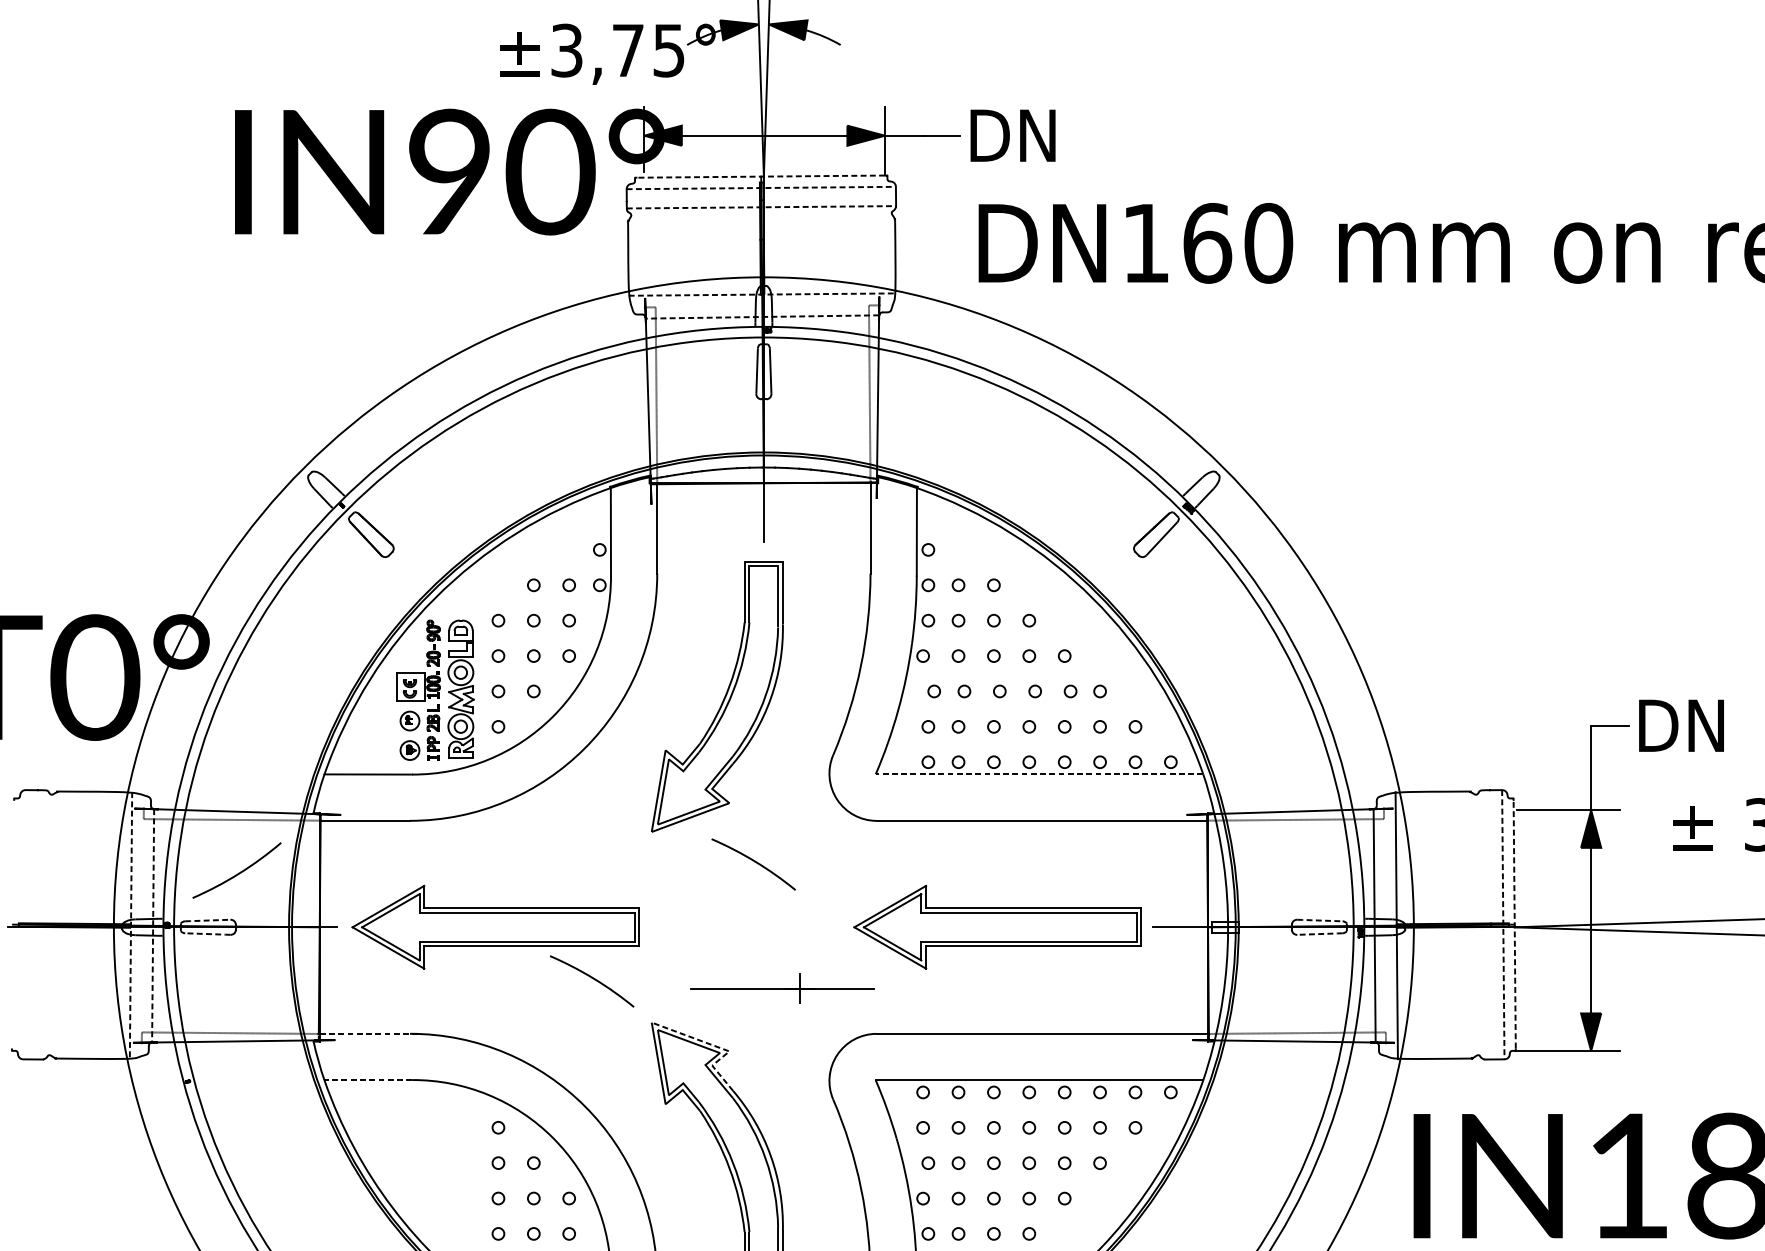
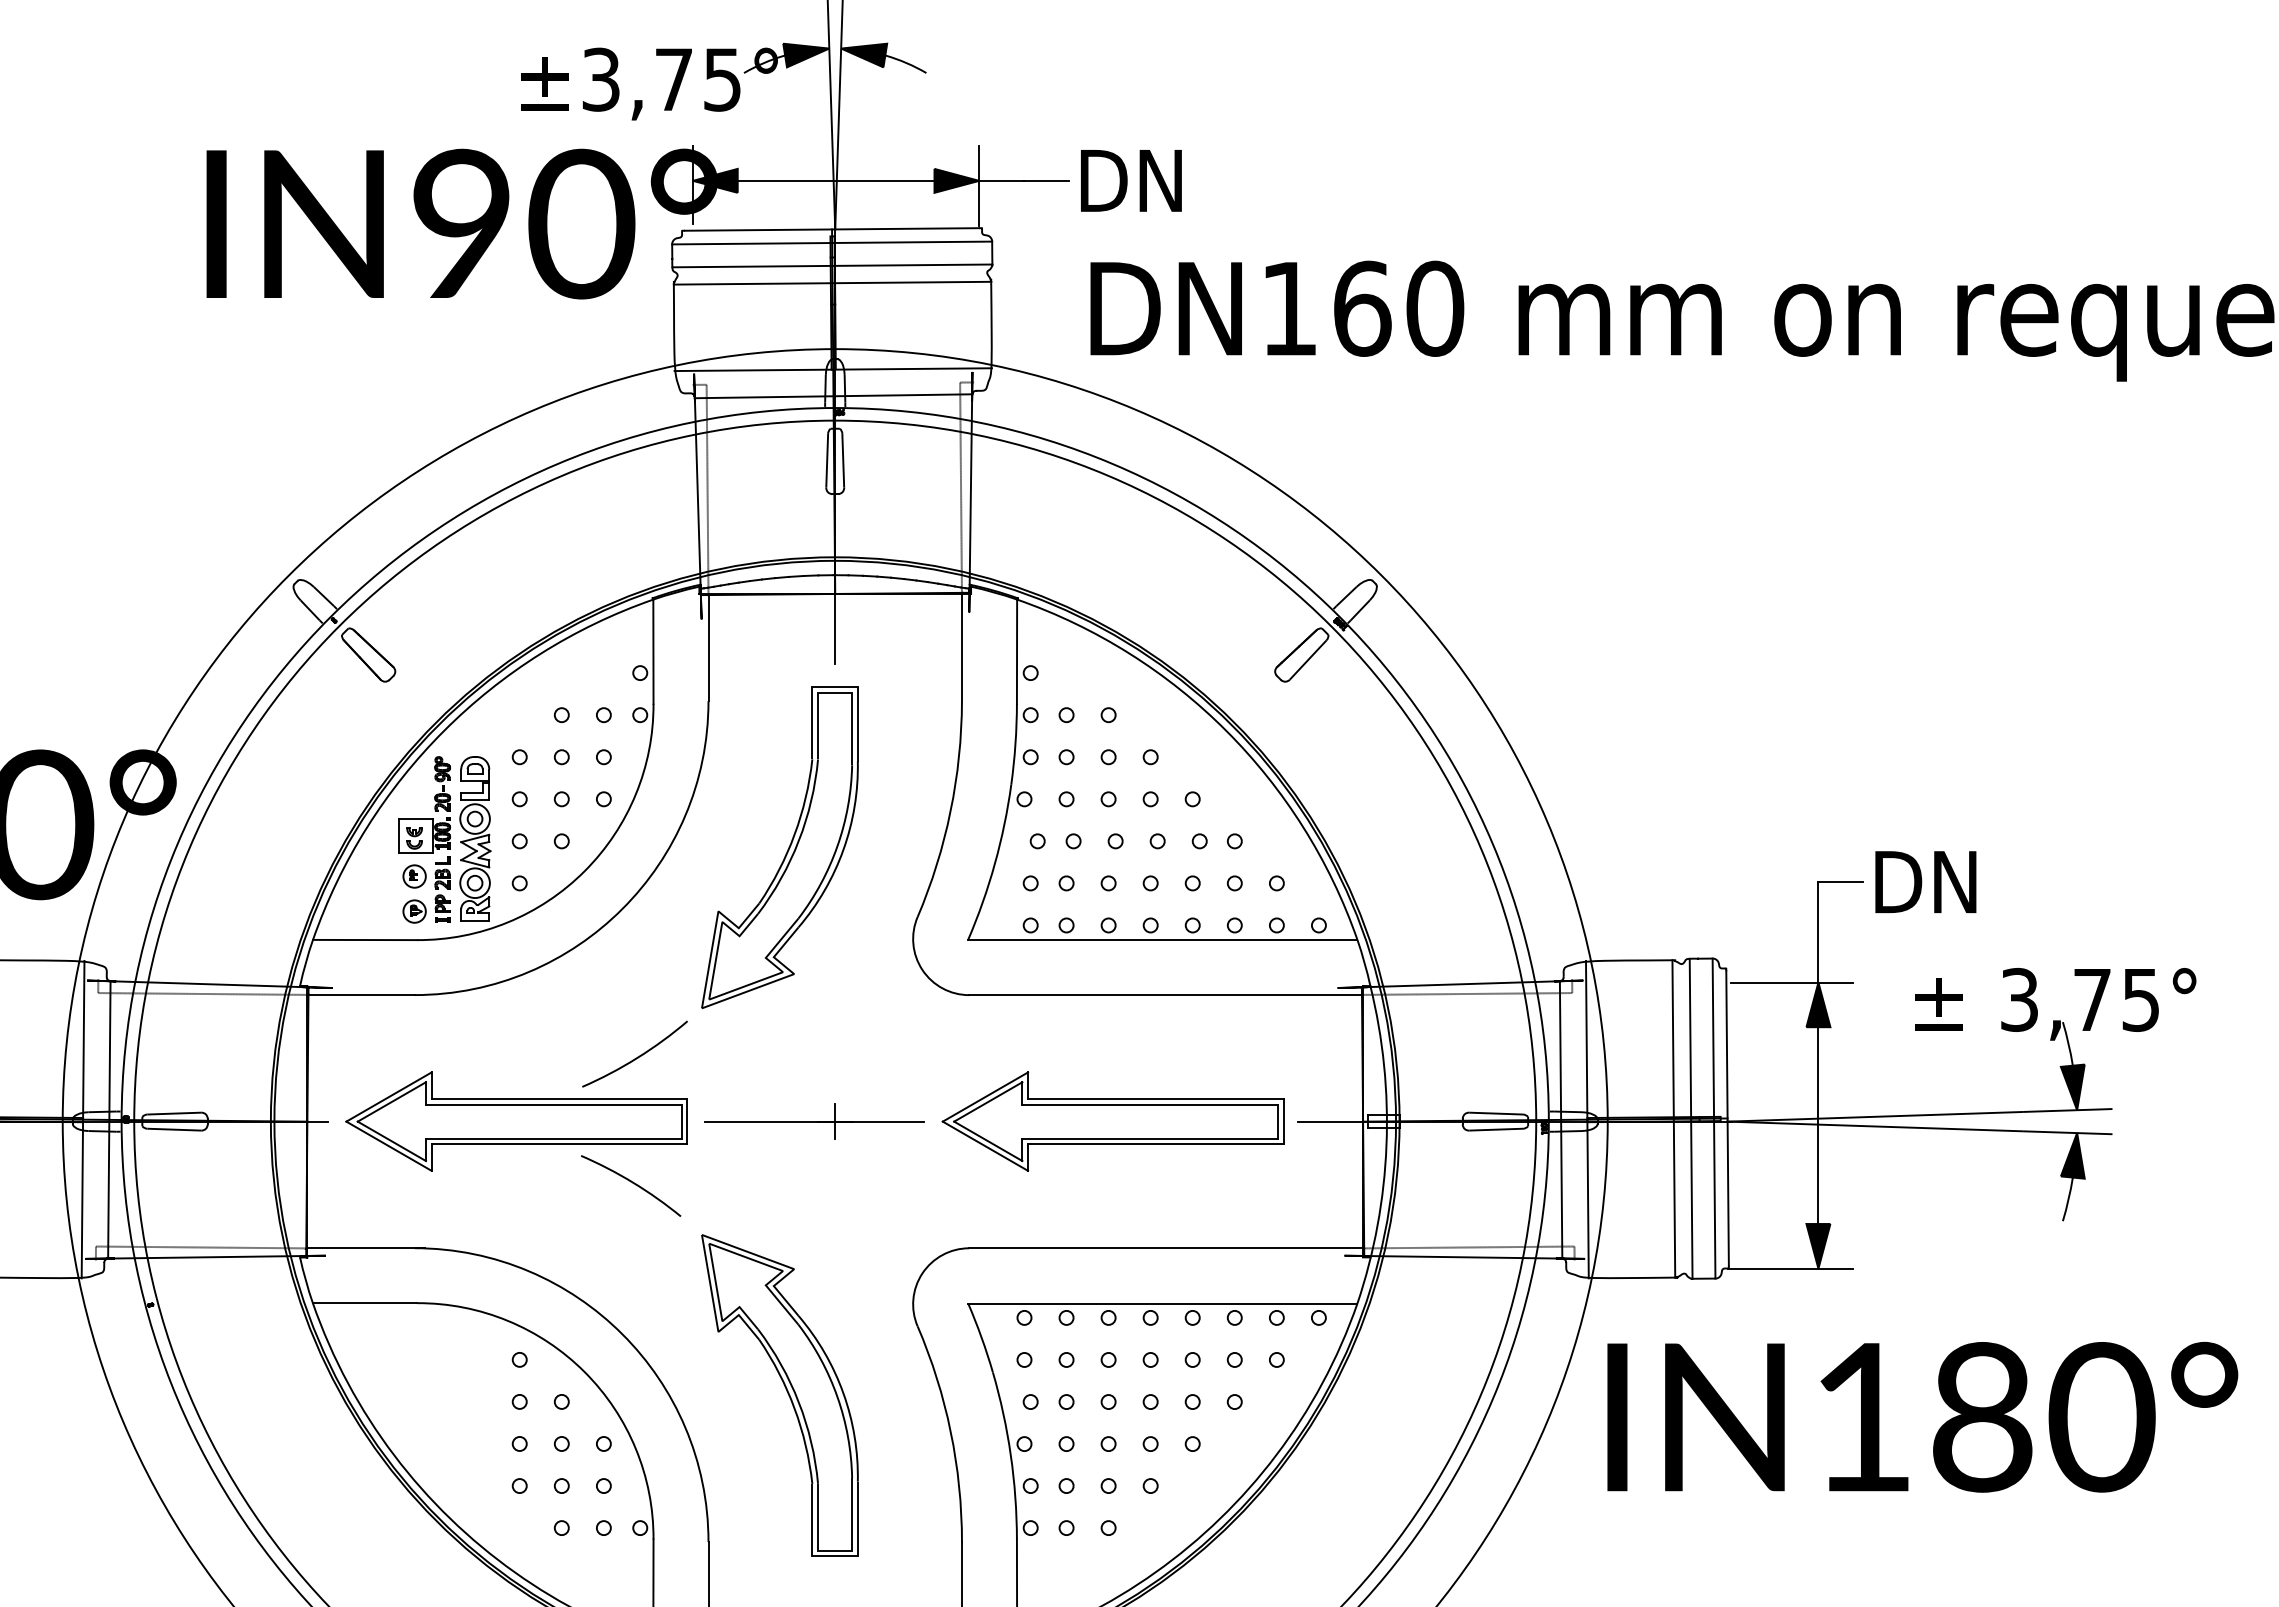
line: (760, 176) -> (831, 229), dashed -> solid
line: (761, 188) -> (832, 243), dashed -> solid
line: (761, 206) -> (832, 265), dashed -> solid
line: (761, 221) -> (832, 282), added
line: (762, 294) -> (833, 369), dashed -> solid
line: (762, 317) -> (833, 396), dashed -> solid
line: (1039, 774) -> (1162, 939), dashed -> solid
arc: (754, 862) -> (824, 1044), removed
arc: (239, 872) -> (637, 1056), moved
line: (207, 920) -> (173, 1113), dashed -> solid
line: (1319, 920) -> (1495, 1113), dashed -> solid
line: (1514, 923) -> (1727, 1117), dashed -> solid
line: (1469, 924) -> (1673, 1118), added
line: (1483, 924) -> (1690, 1118), added
line: (131, 925) -> (83, 1119), dashed -> solid
line: (153, 925) -> (109, 1119), dashed -> solid
line: (1503, 925) -> (1714, 1119), dashed -> solid
line: (207, 933) -> (174, 1129), dashed -> solid
line: (1320, 933) -> (1496, 1129), dashed -> solid
part: (782, 988) -> (814, 1121), moved
line: (369, 1034) -> (366, 1248), dashed -> solid
line: (716, 1046) -> (779, 1263), dashed -> solid
line: (367, 1080) -> (364, 1303), dashed -> solid

